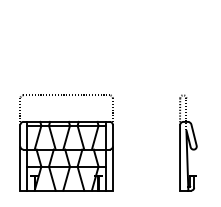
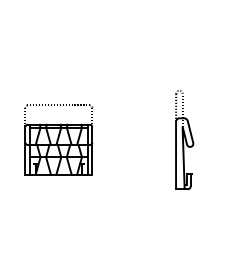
part: (66, 142) -> (58, 139), size x0.7

